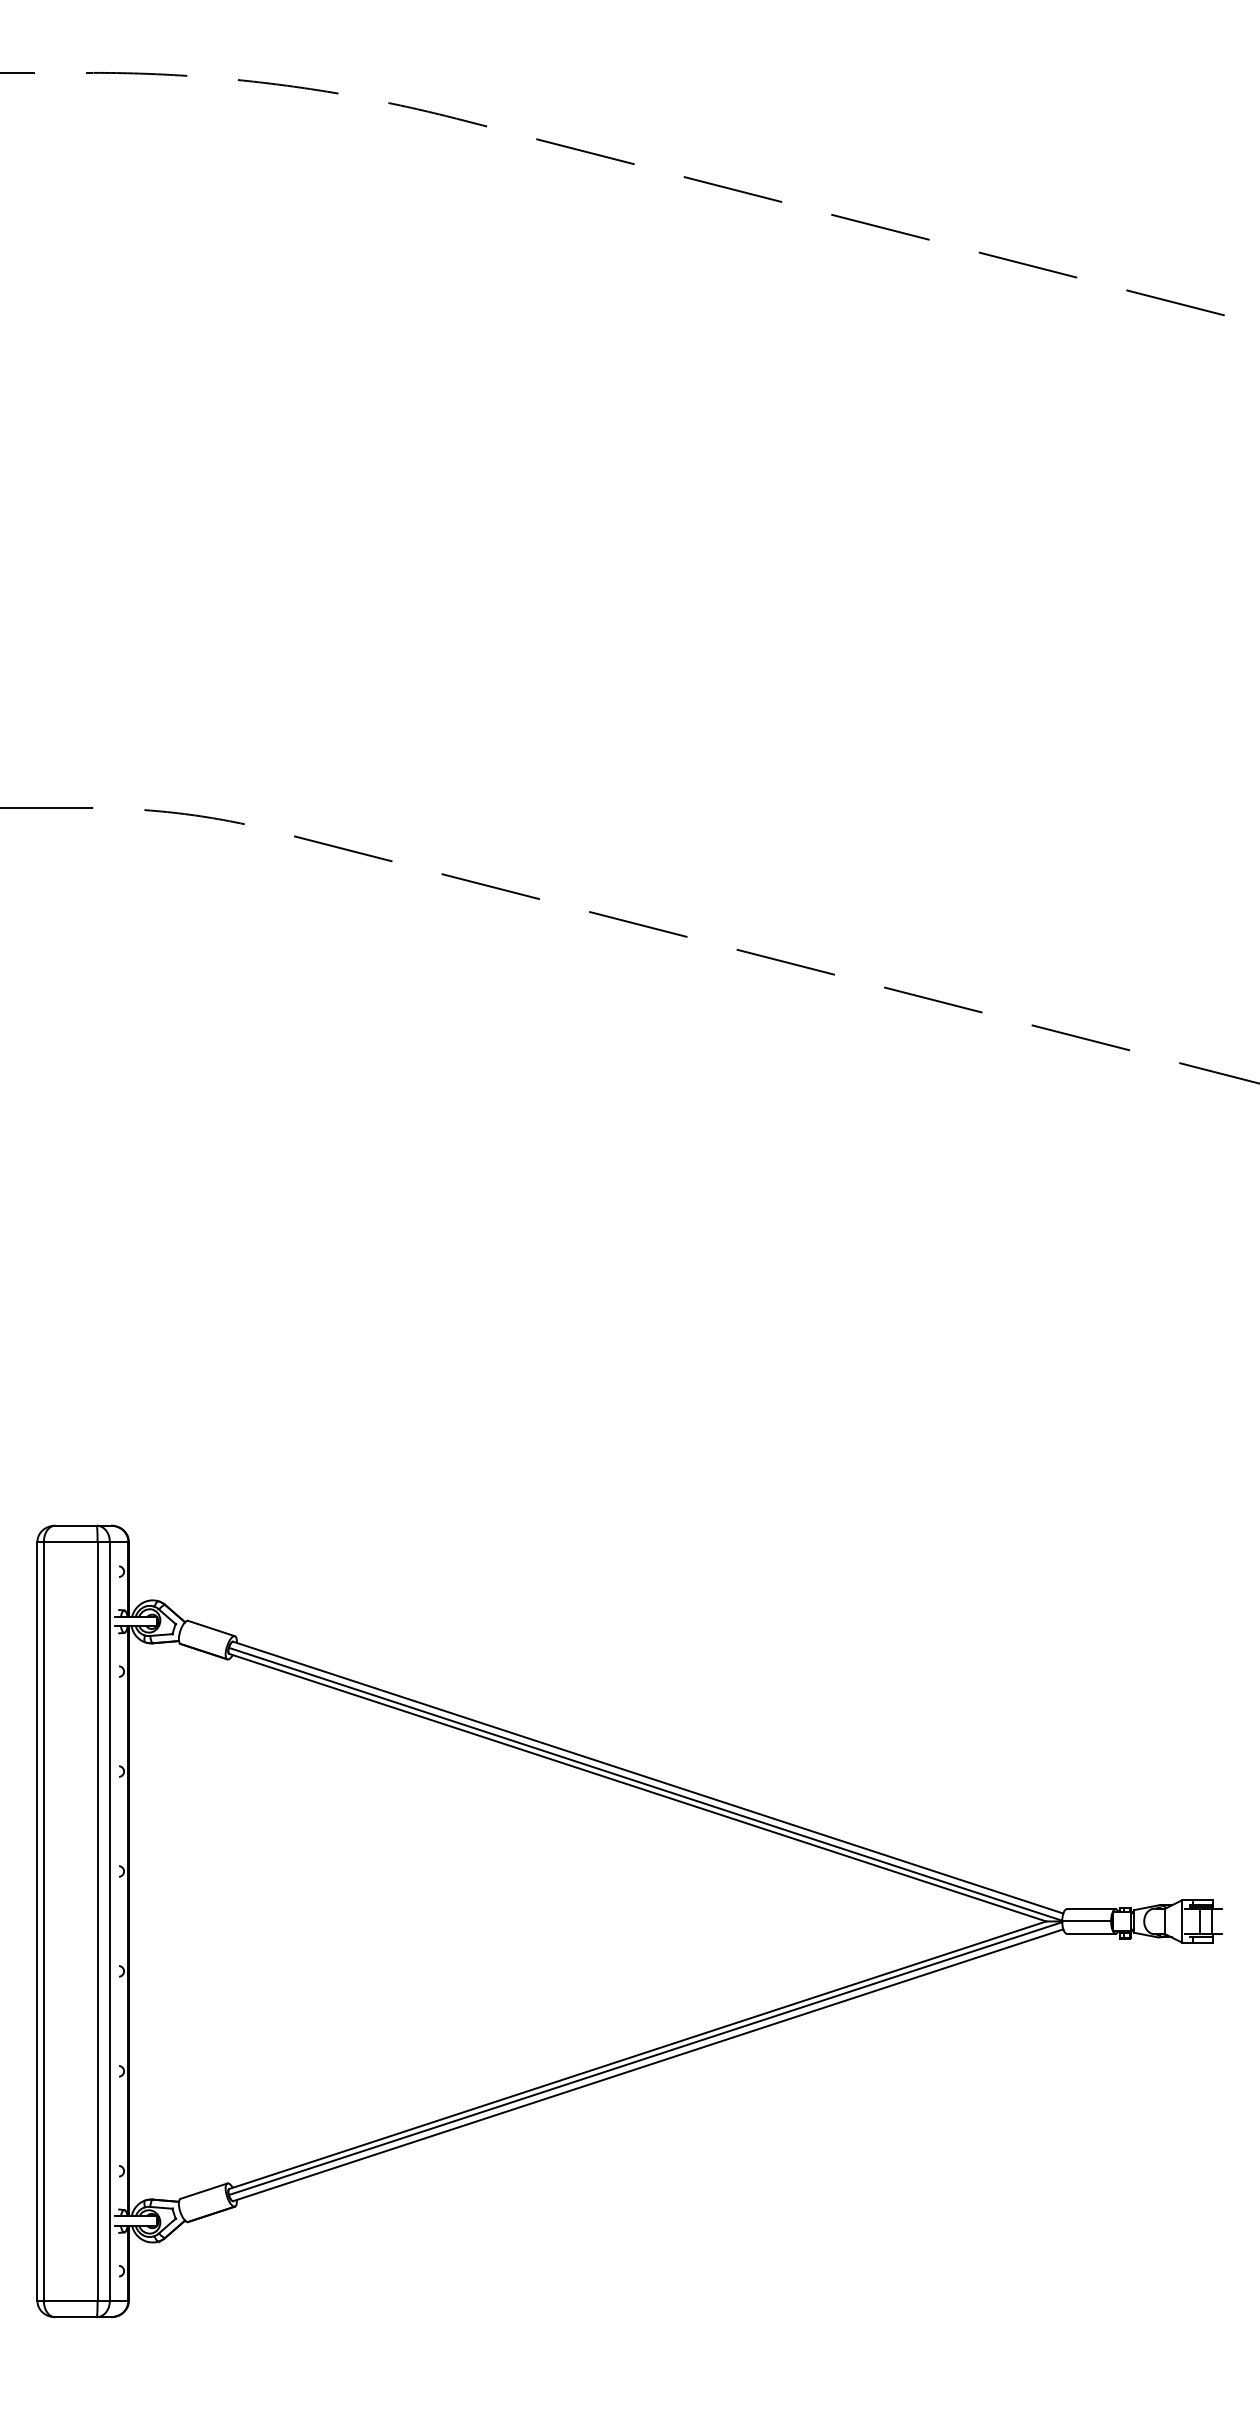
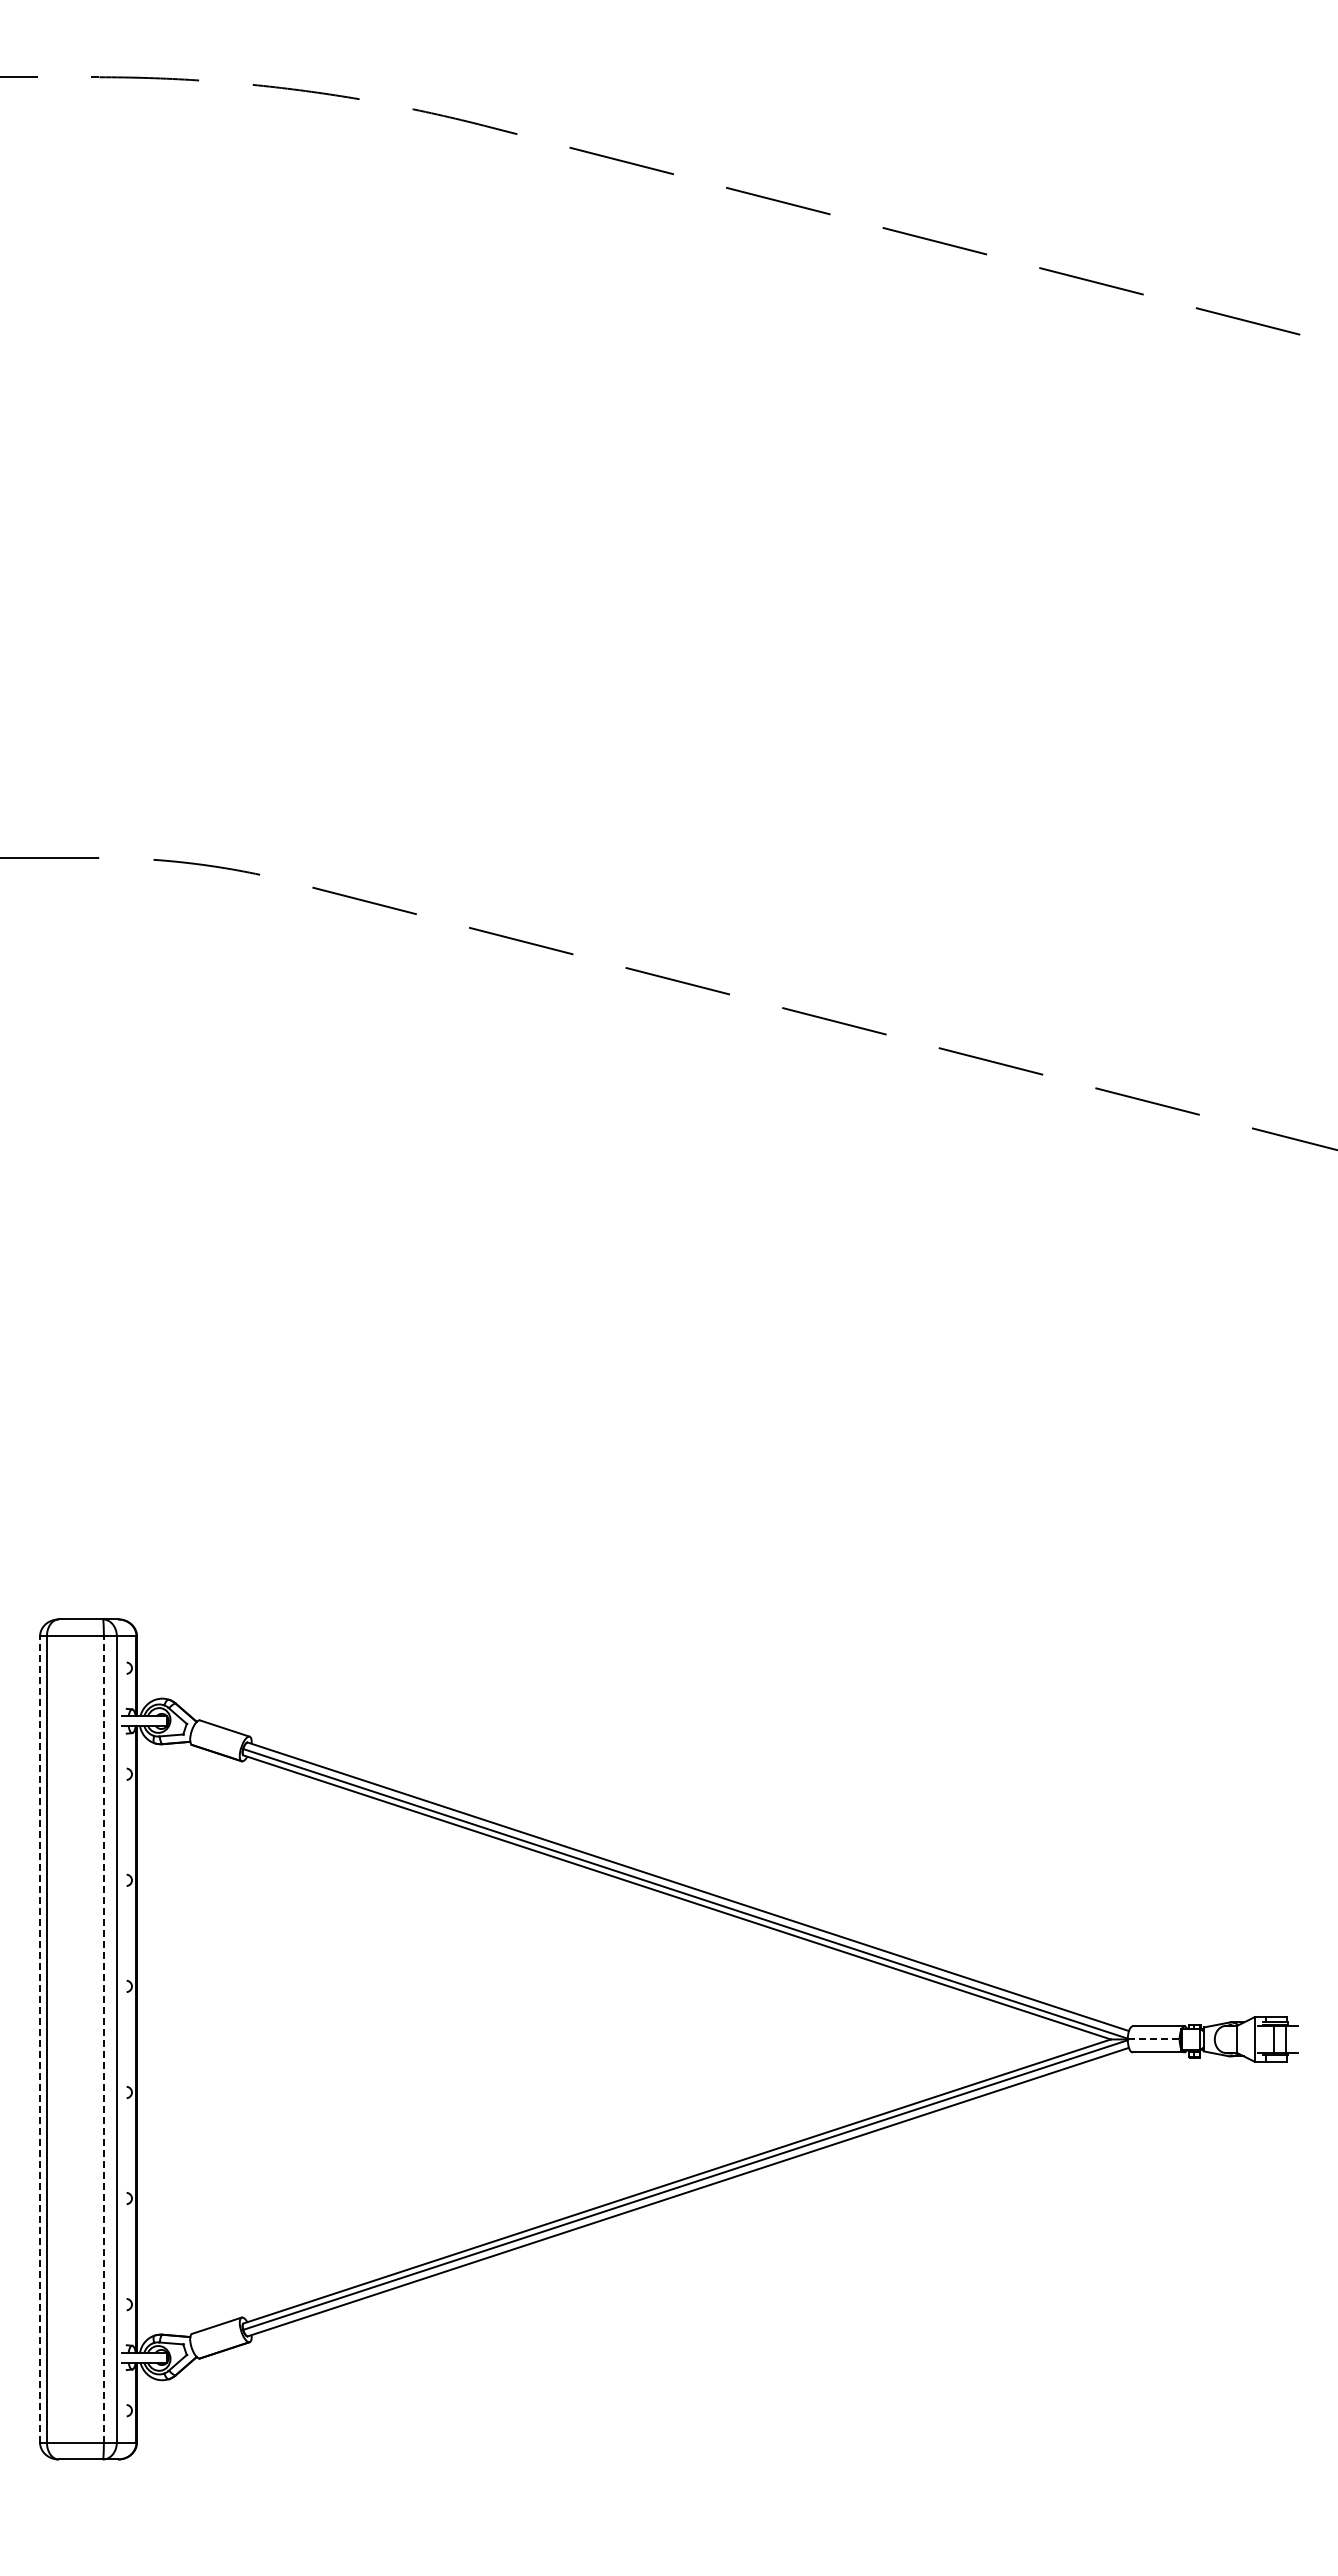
line: (37, 1920) -> (40, 2038), solid -> dashed
line: (97, 1920) -> (103, 2038), solid -> dashed
line: (1086, 1921) -> (1153, 2039), solid -> dashed

